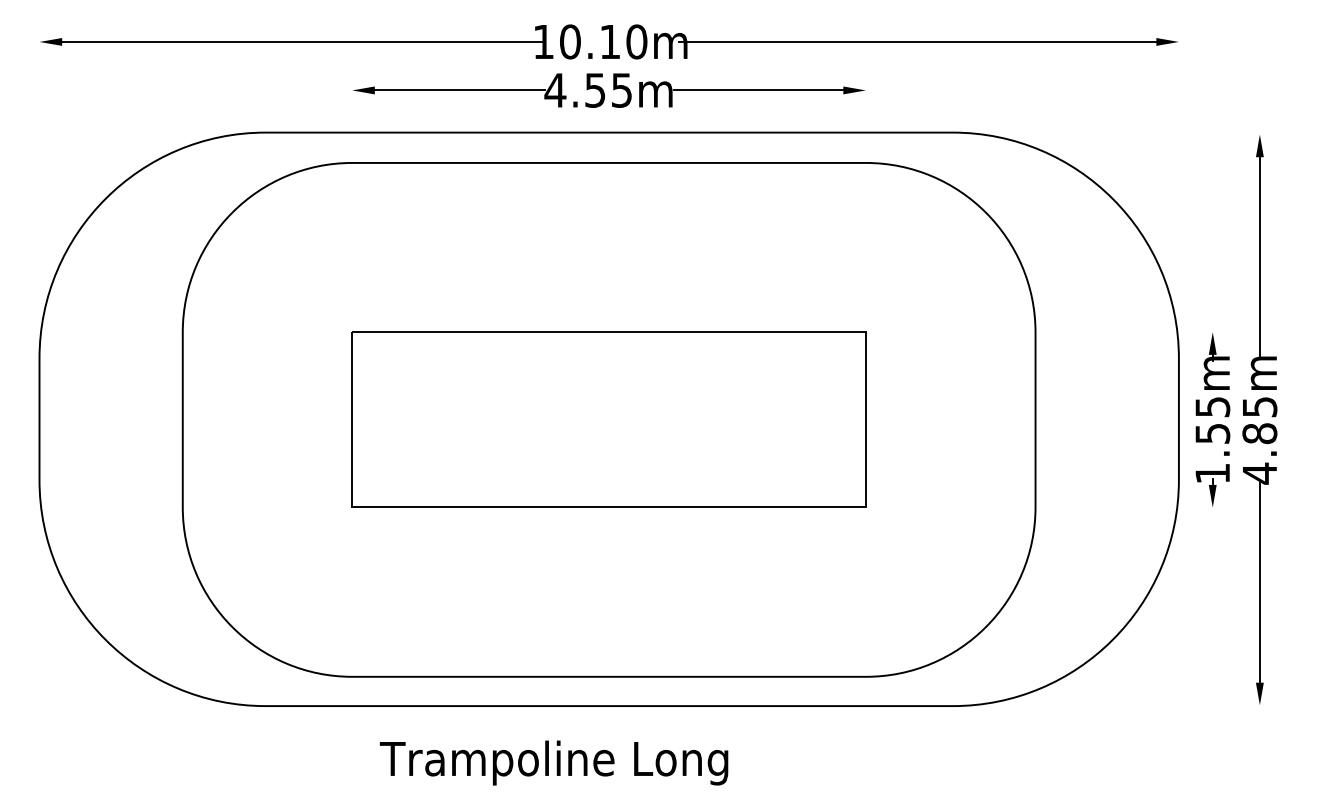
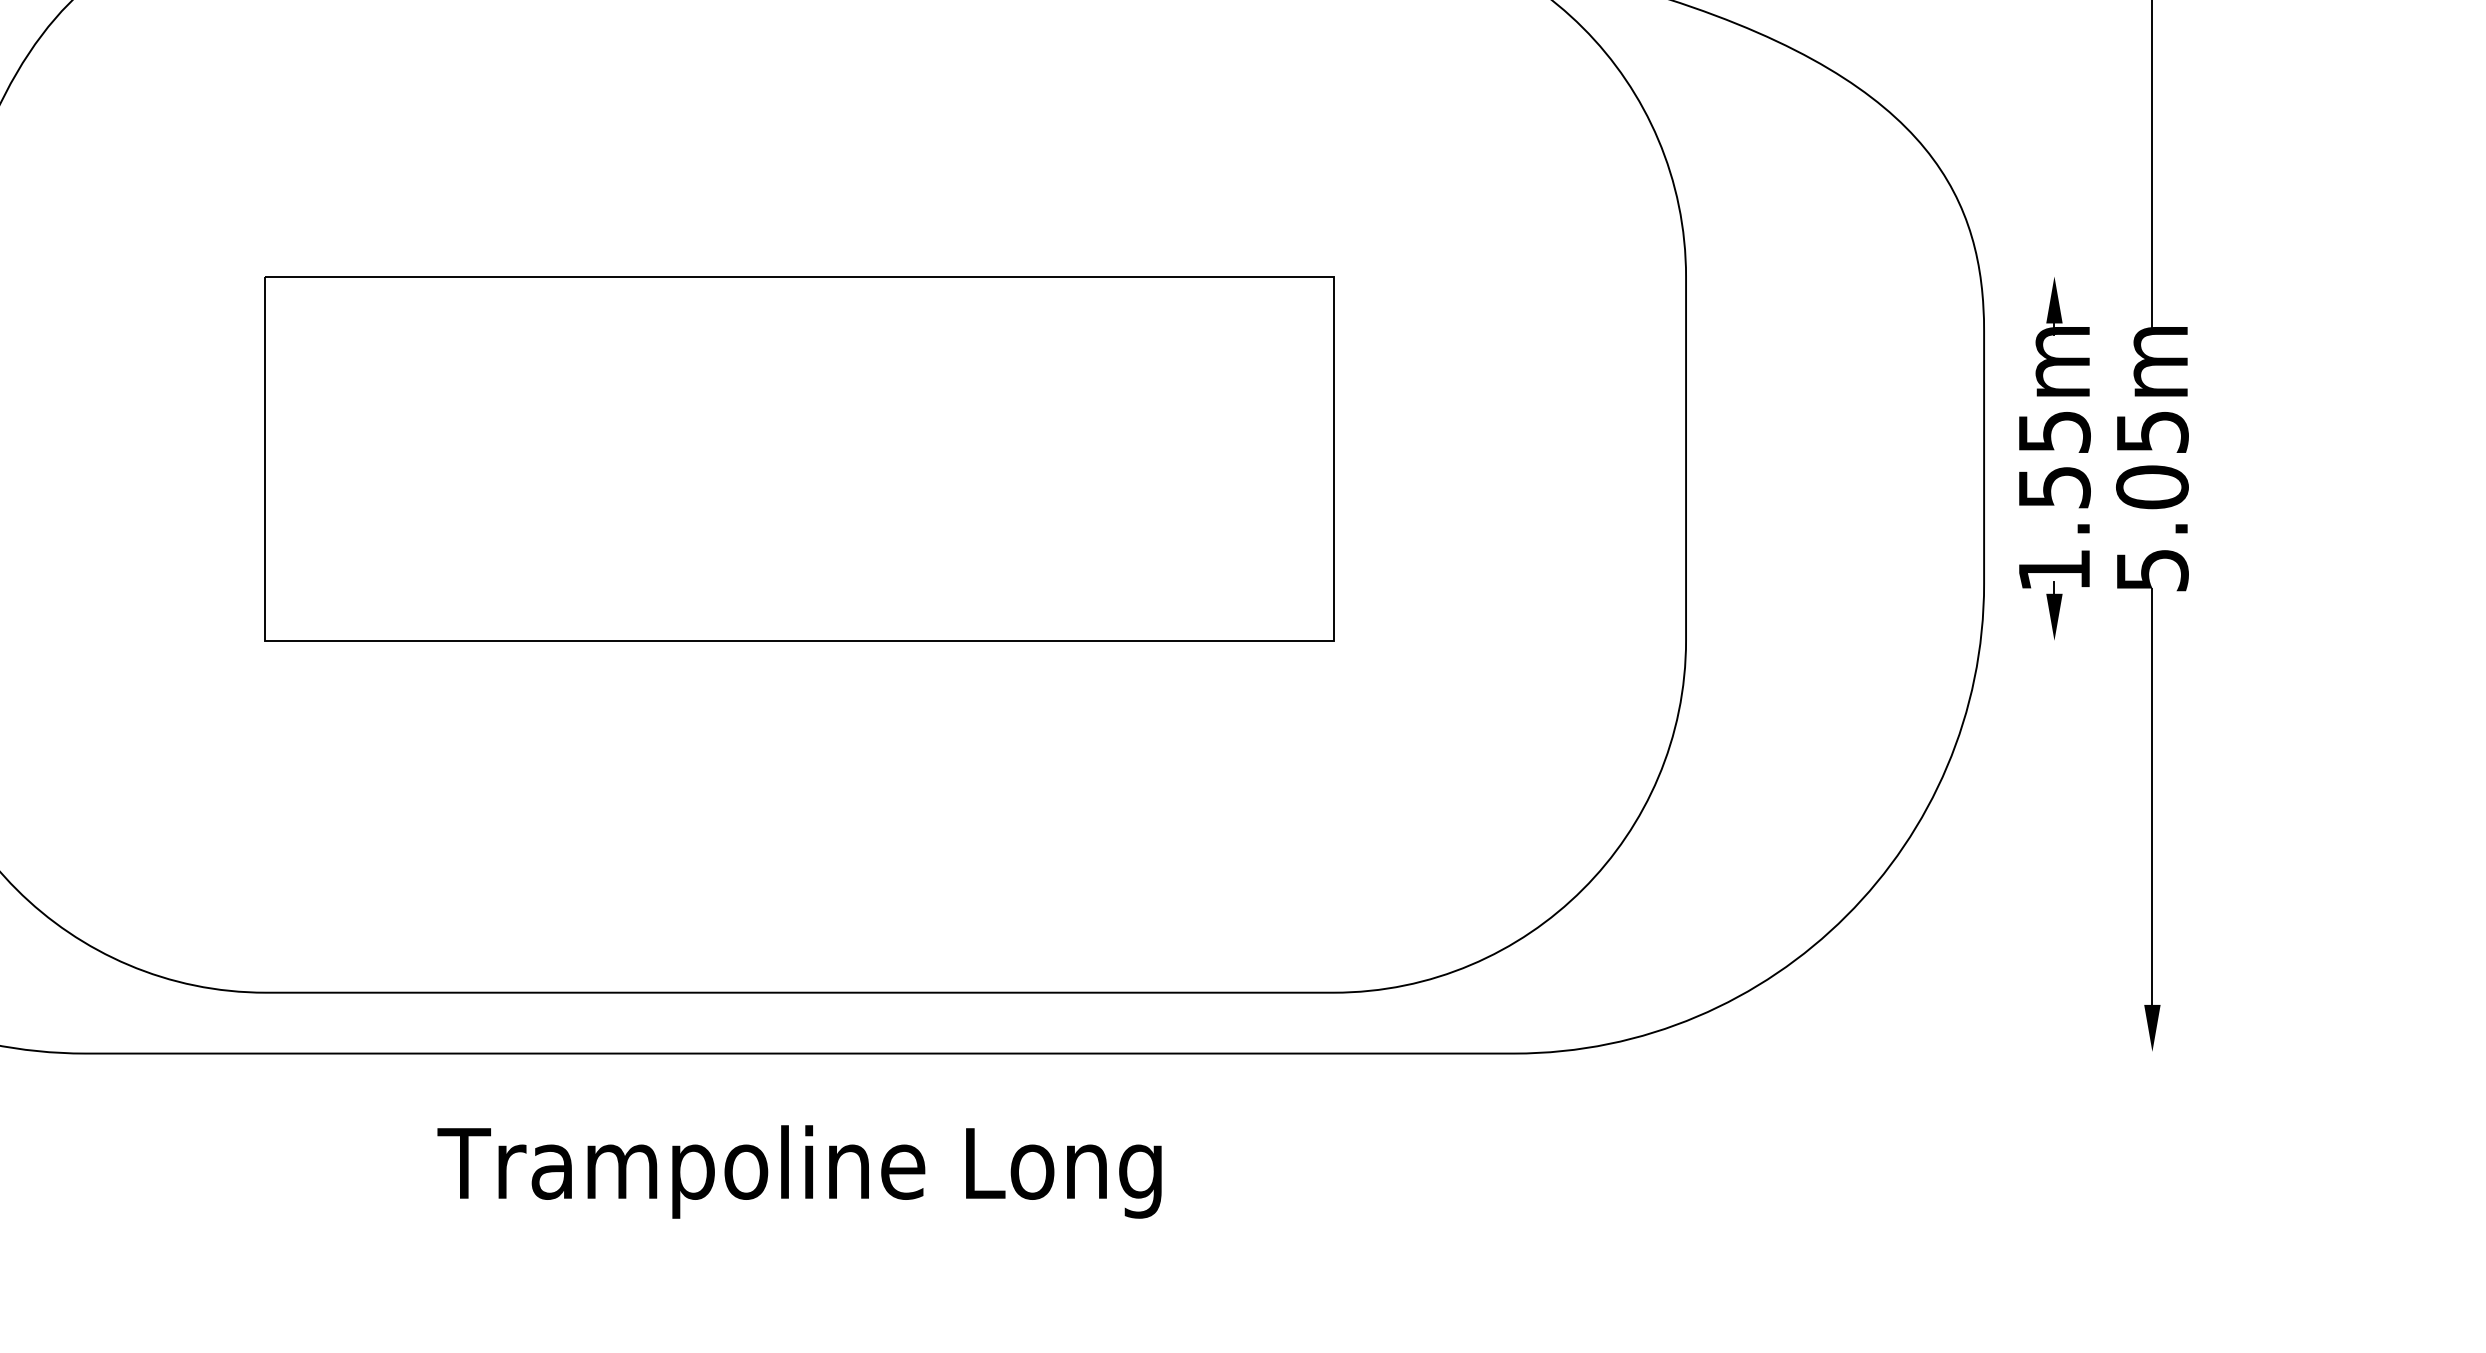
text: (1259, 453) -> (2151, 528), 4.85m -> 5.05m
text: (553, 762) -> (798, 1170), moved

